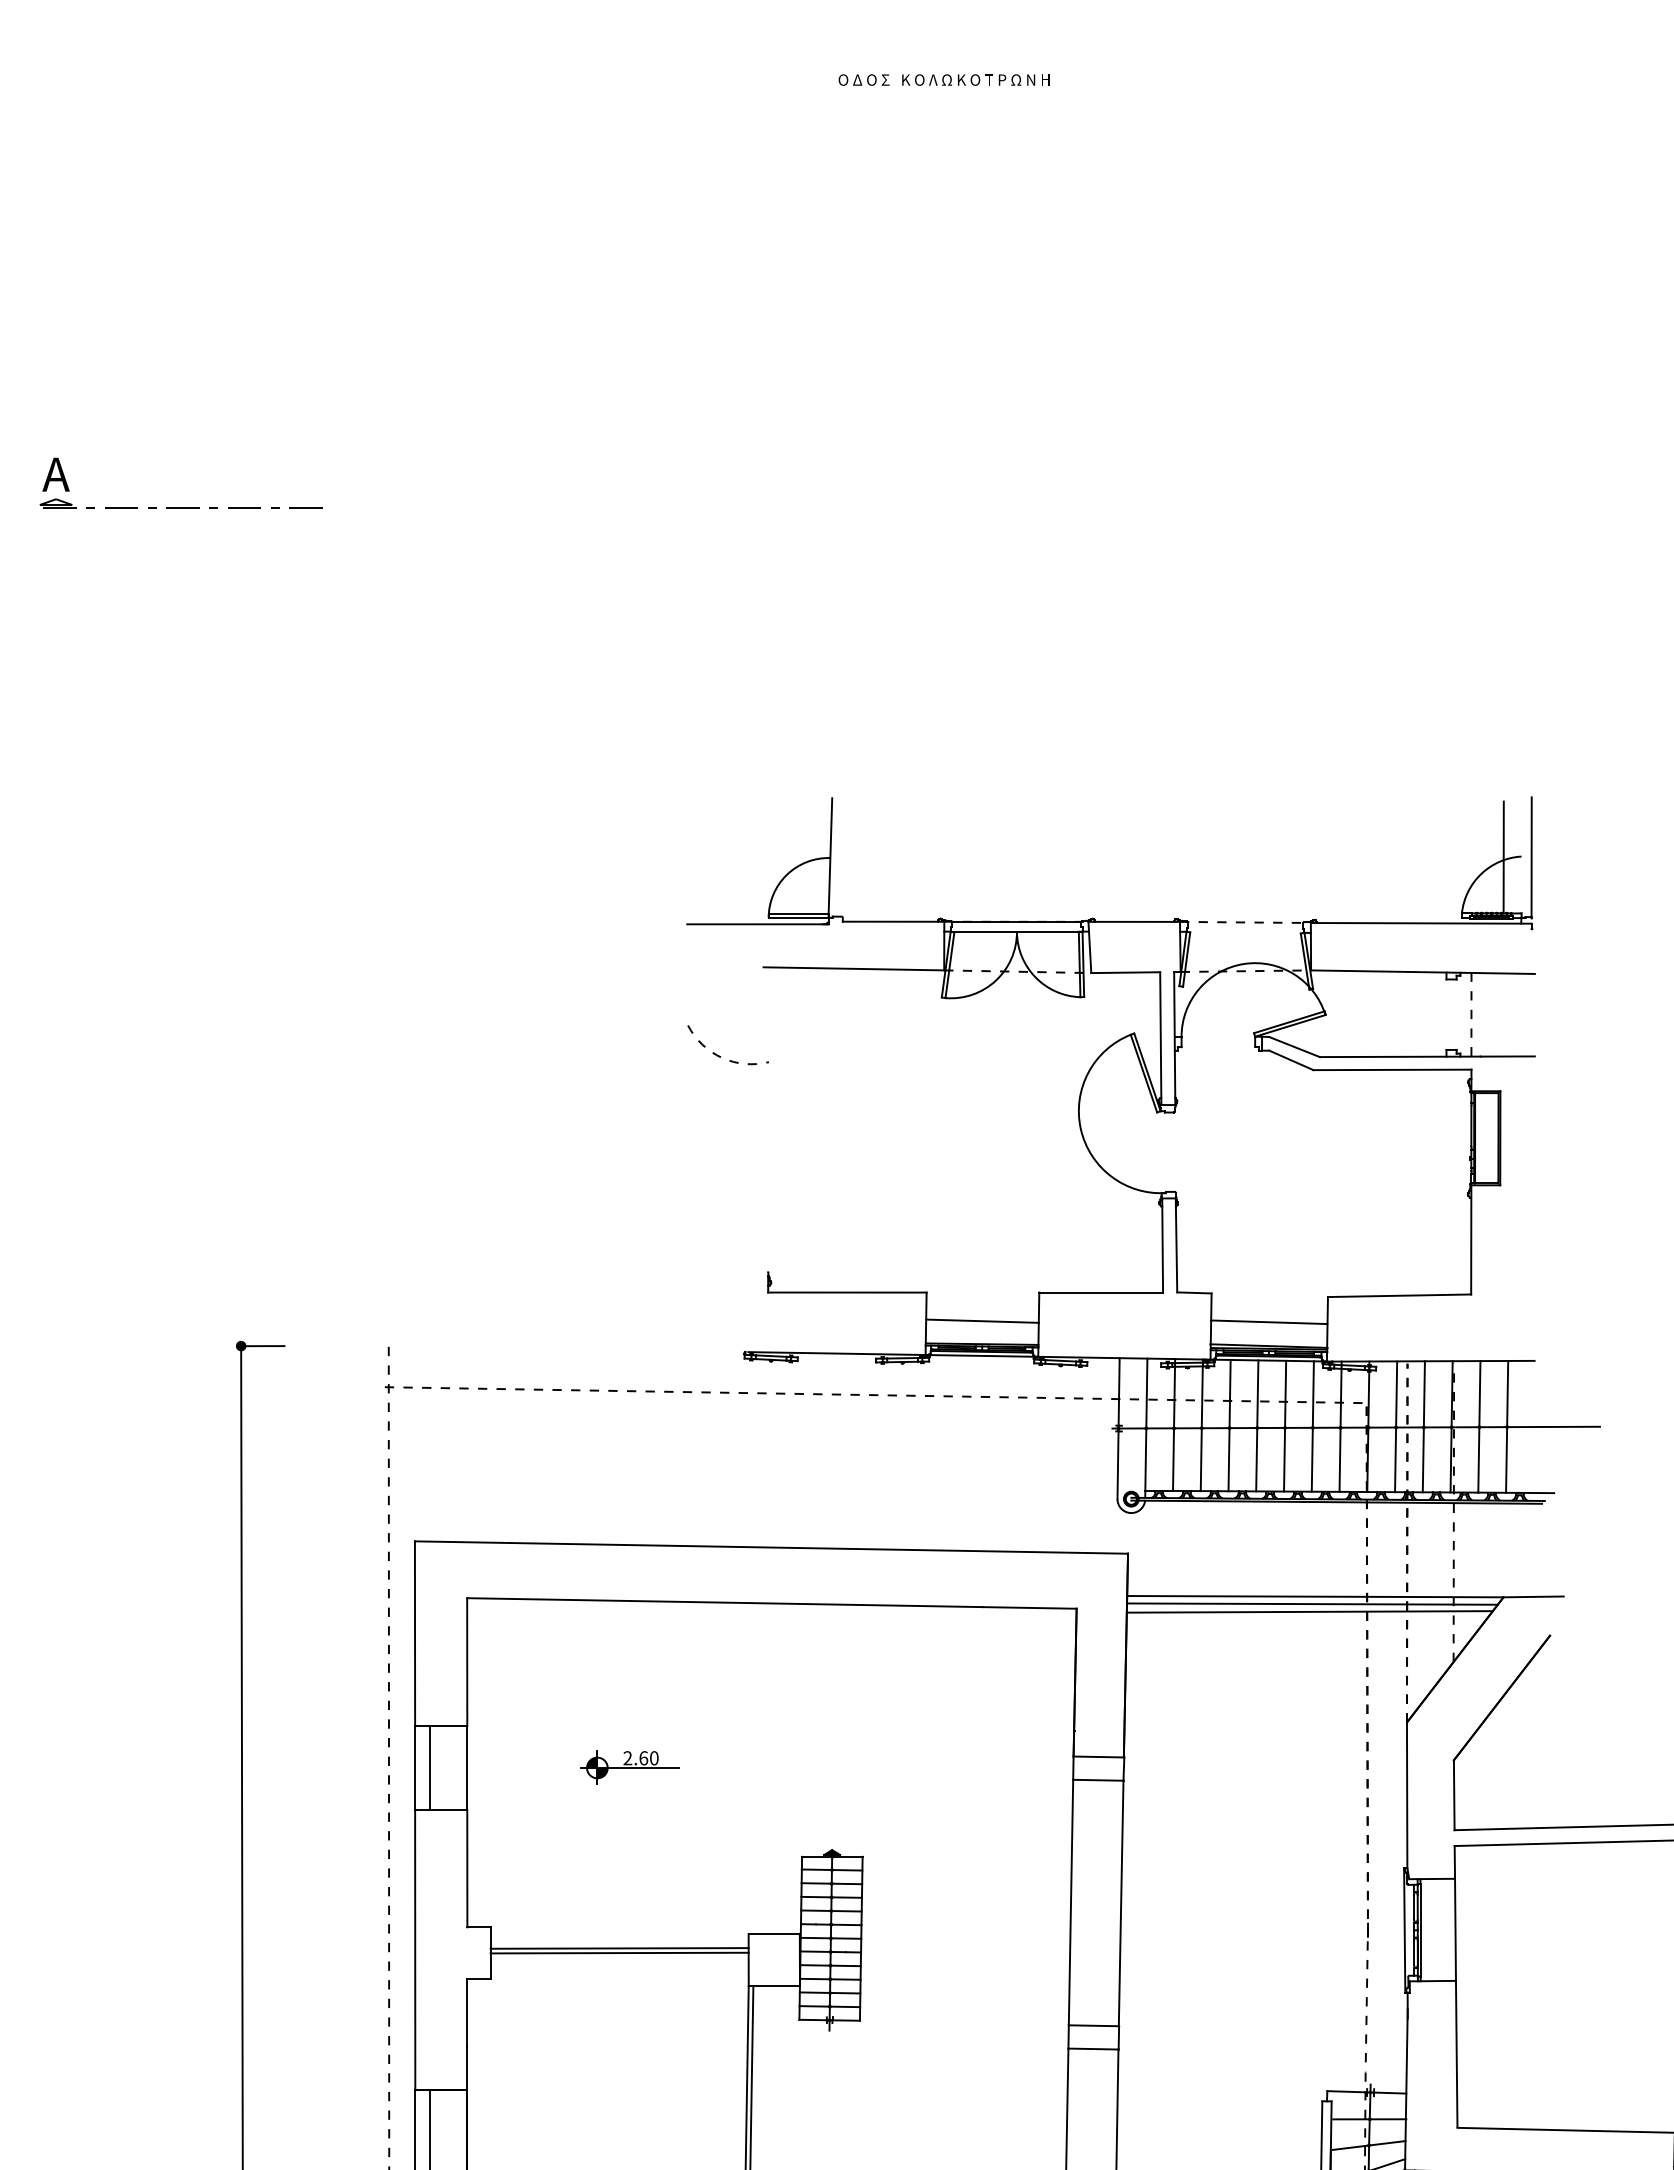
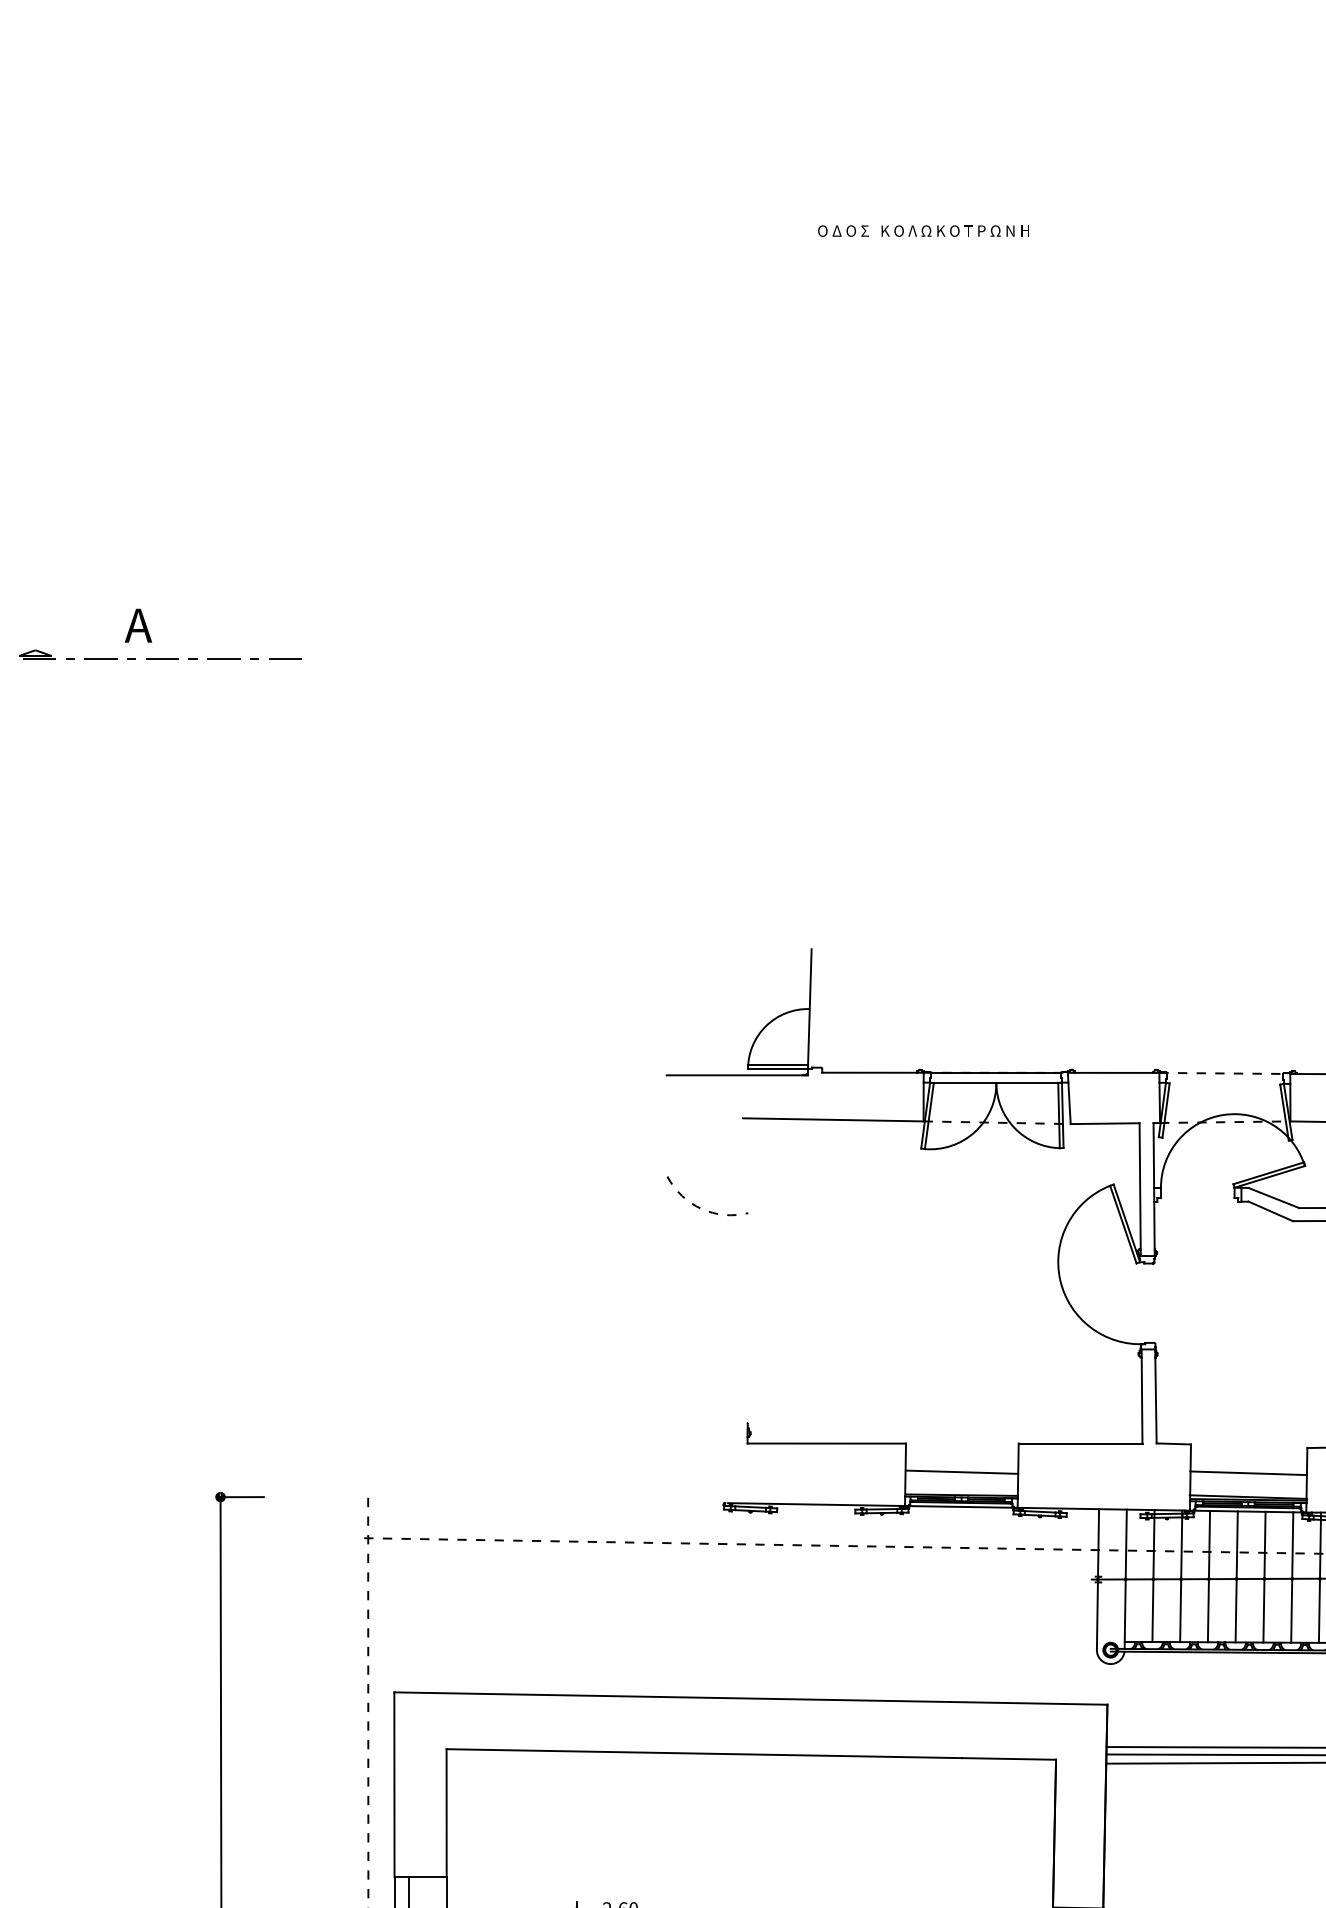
text: (55, 474) -> (137, 625), moved

